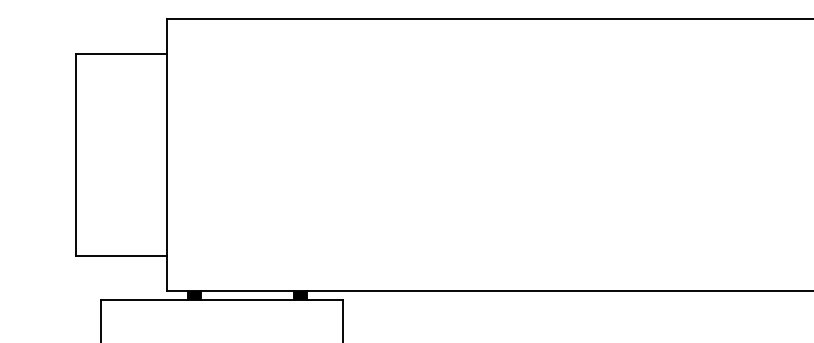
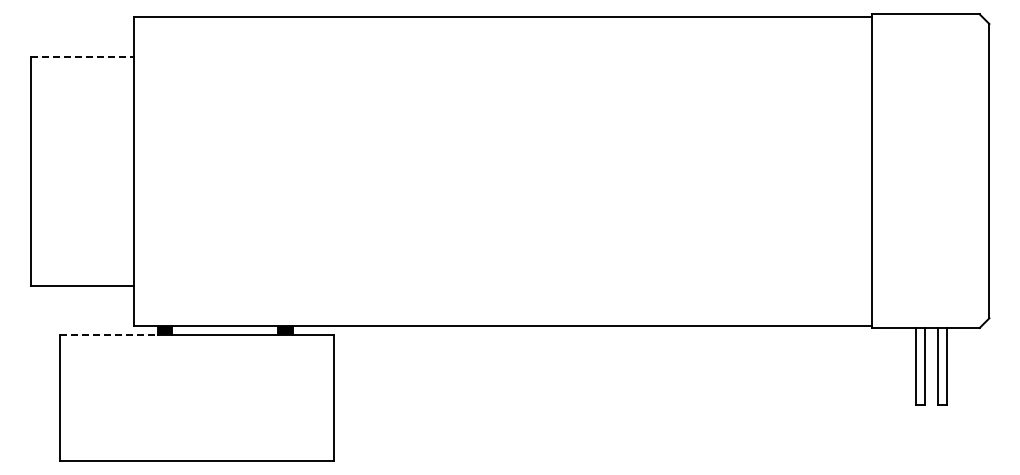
line: (121, 53) -> (82, 56), solid -> dashed
line: (145, 300) -> (109, 335), solid -> dashed

